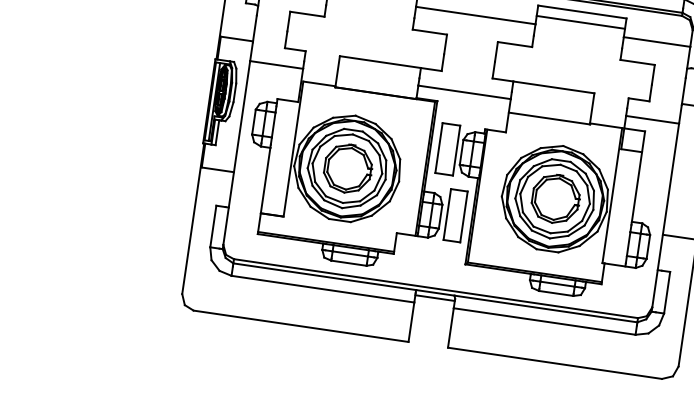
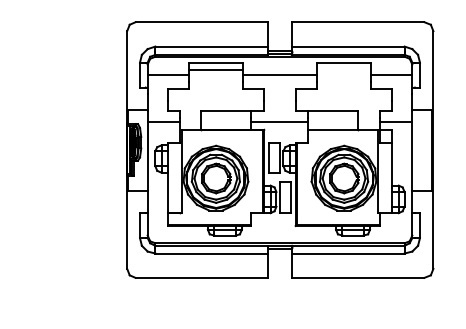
line: (580, 22) -> (343, 69), removed

